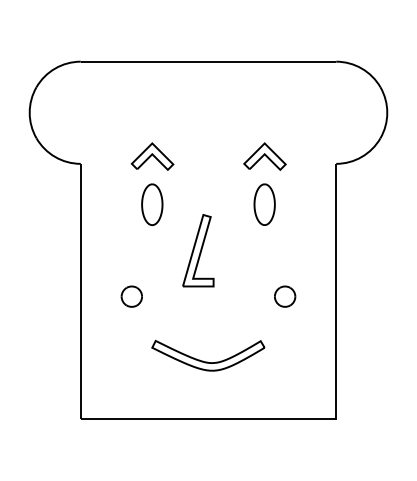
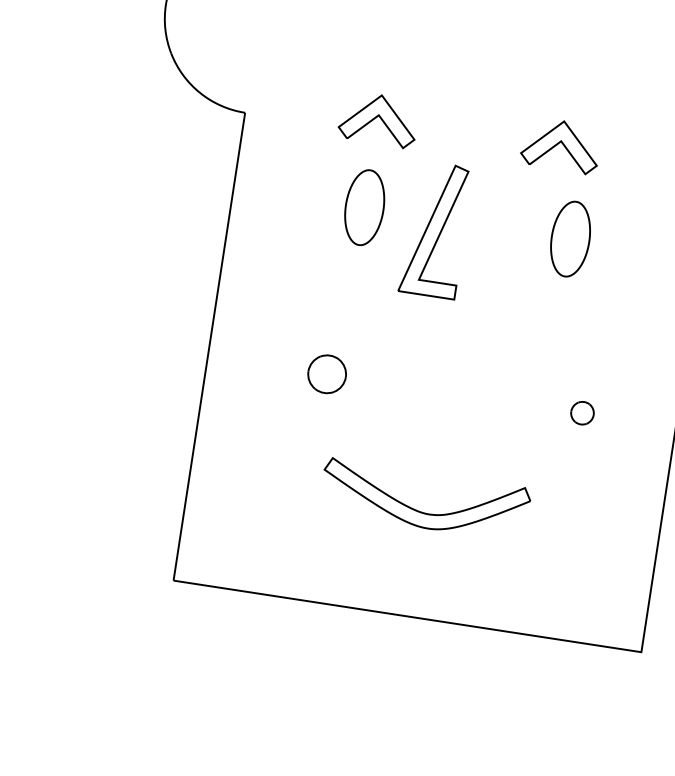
part: (264, 156) -> (560, 145), moved
part: (198, 250) -> (436, 229), moved
part: (131, 296) -> (326, 373), moved
part: (285, 296) -> (582, 413), size x0.6

